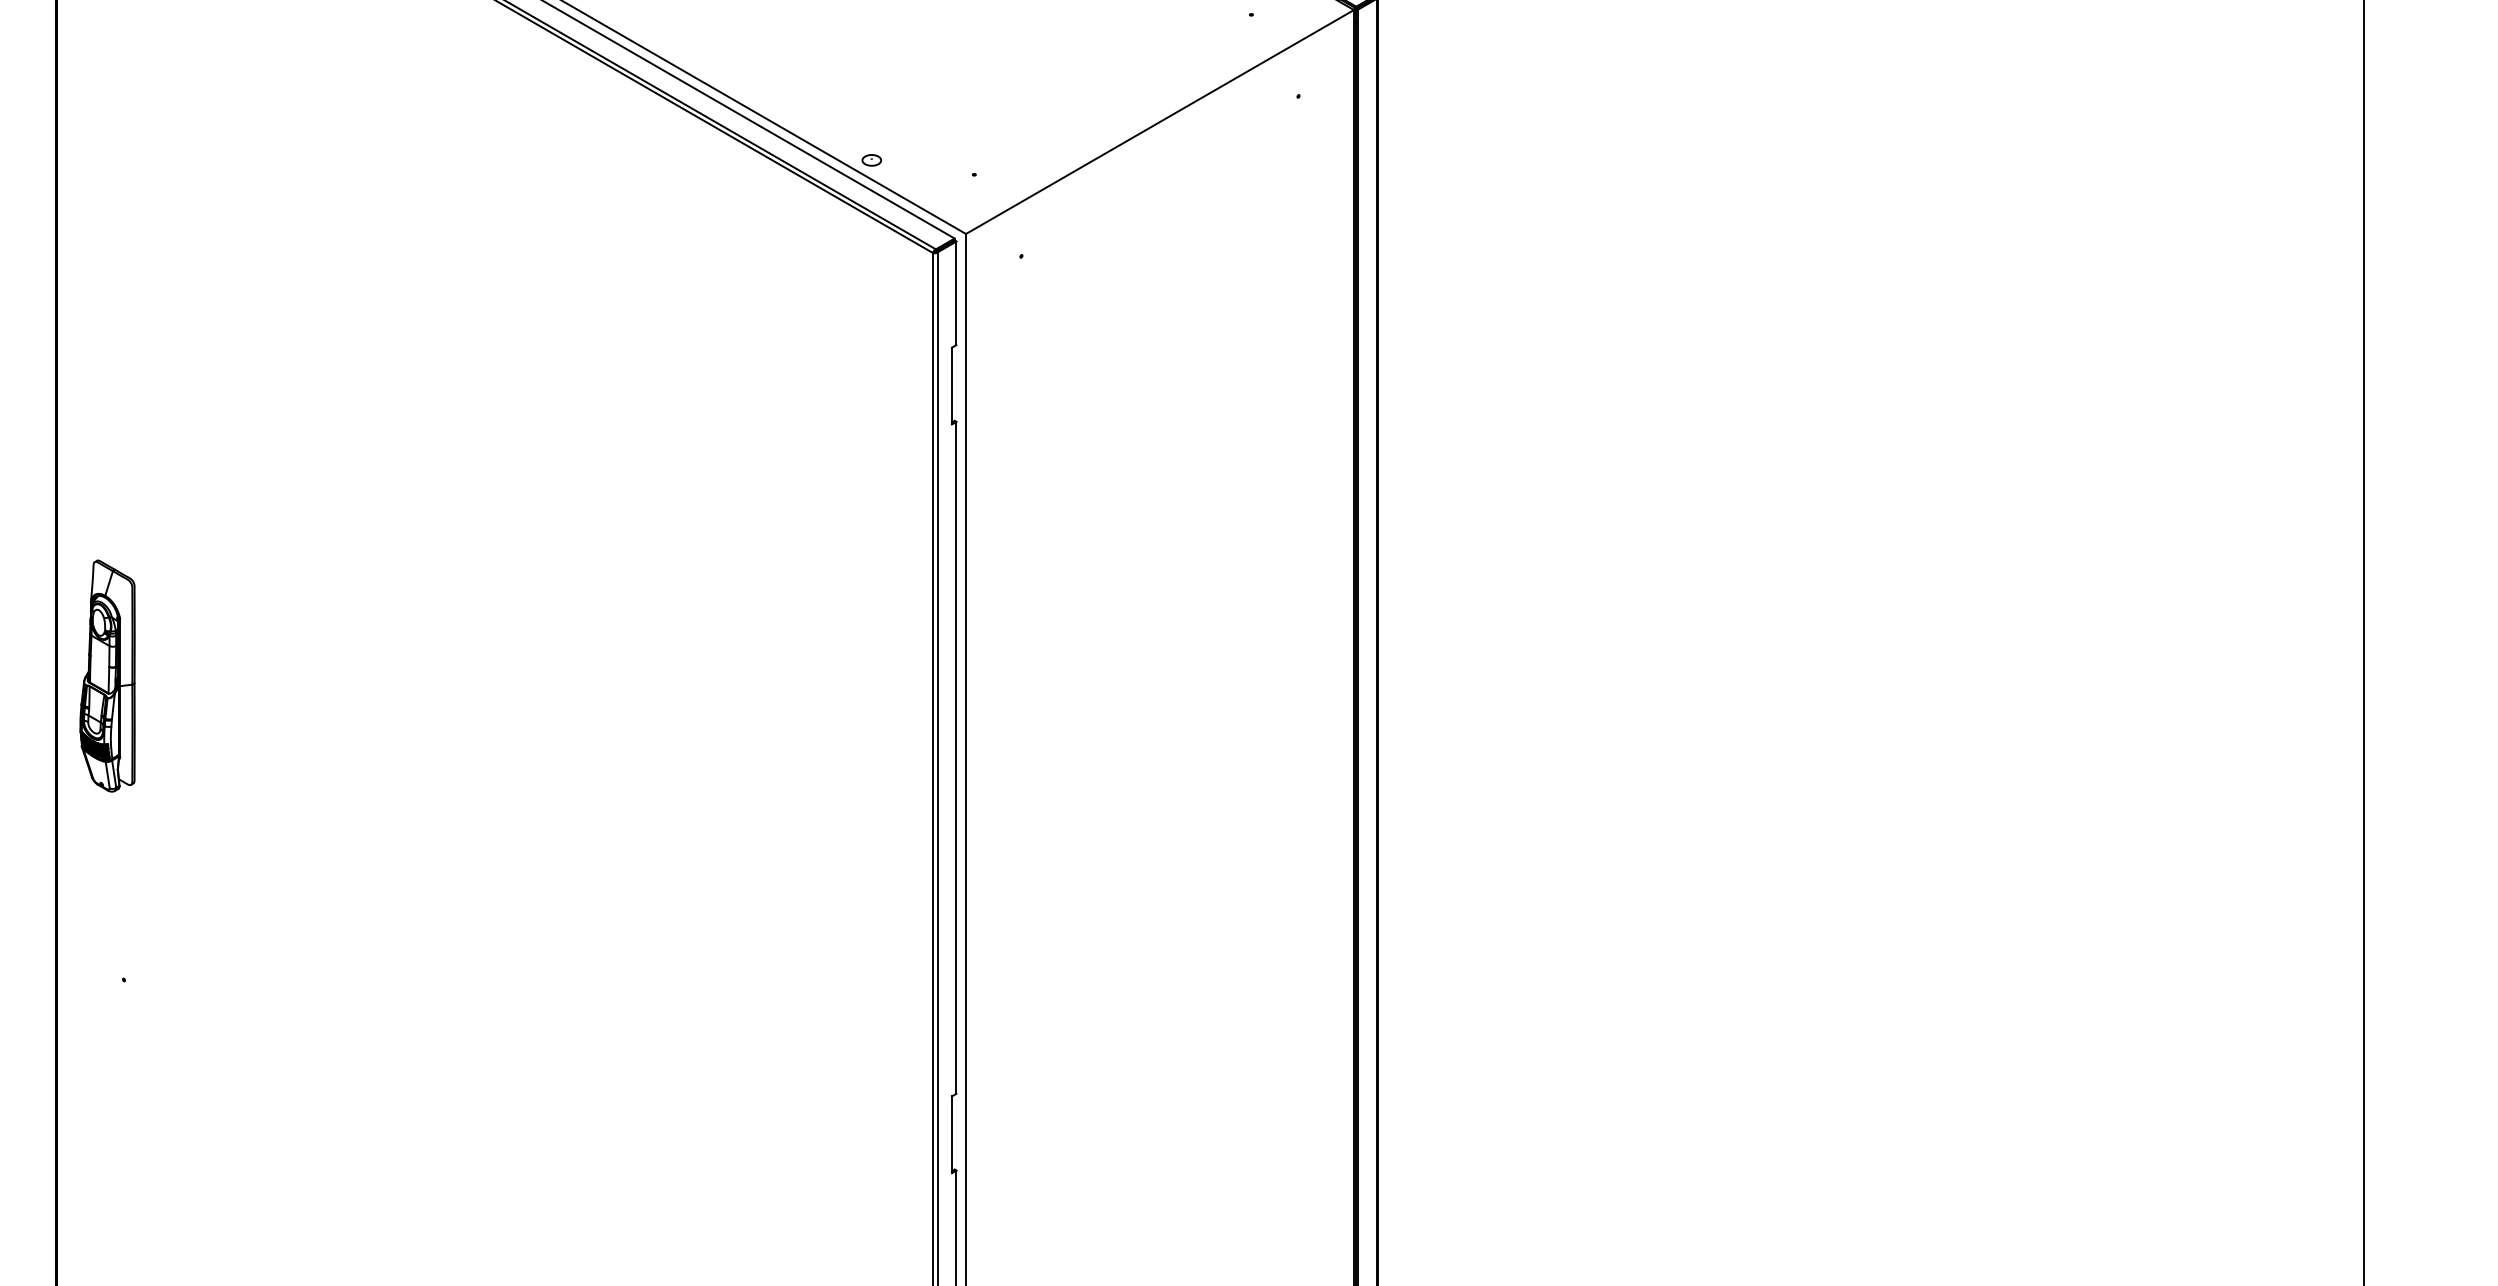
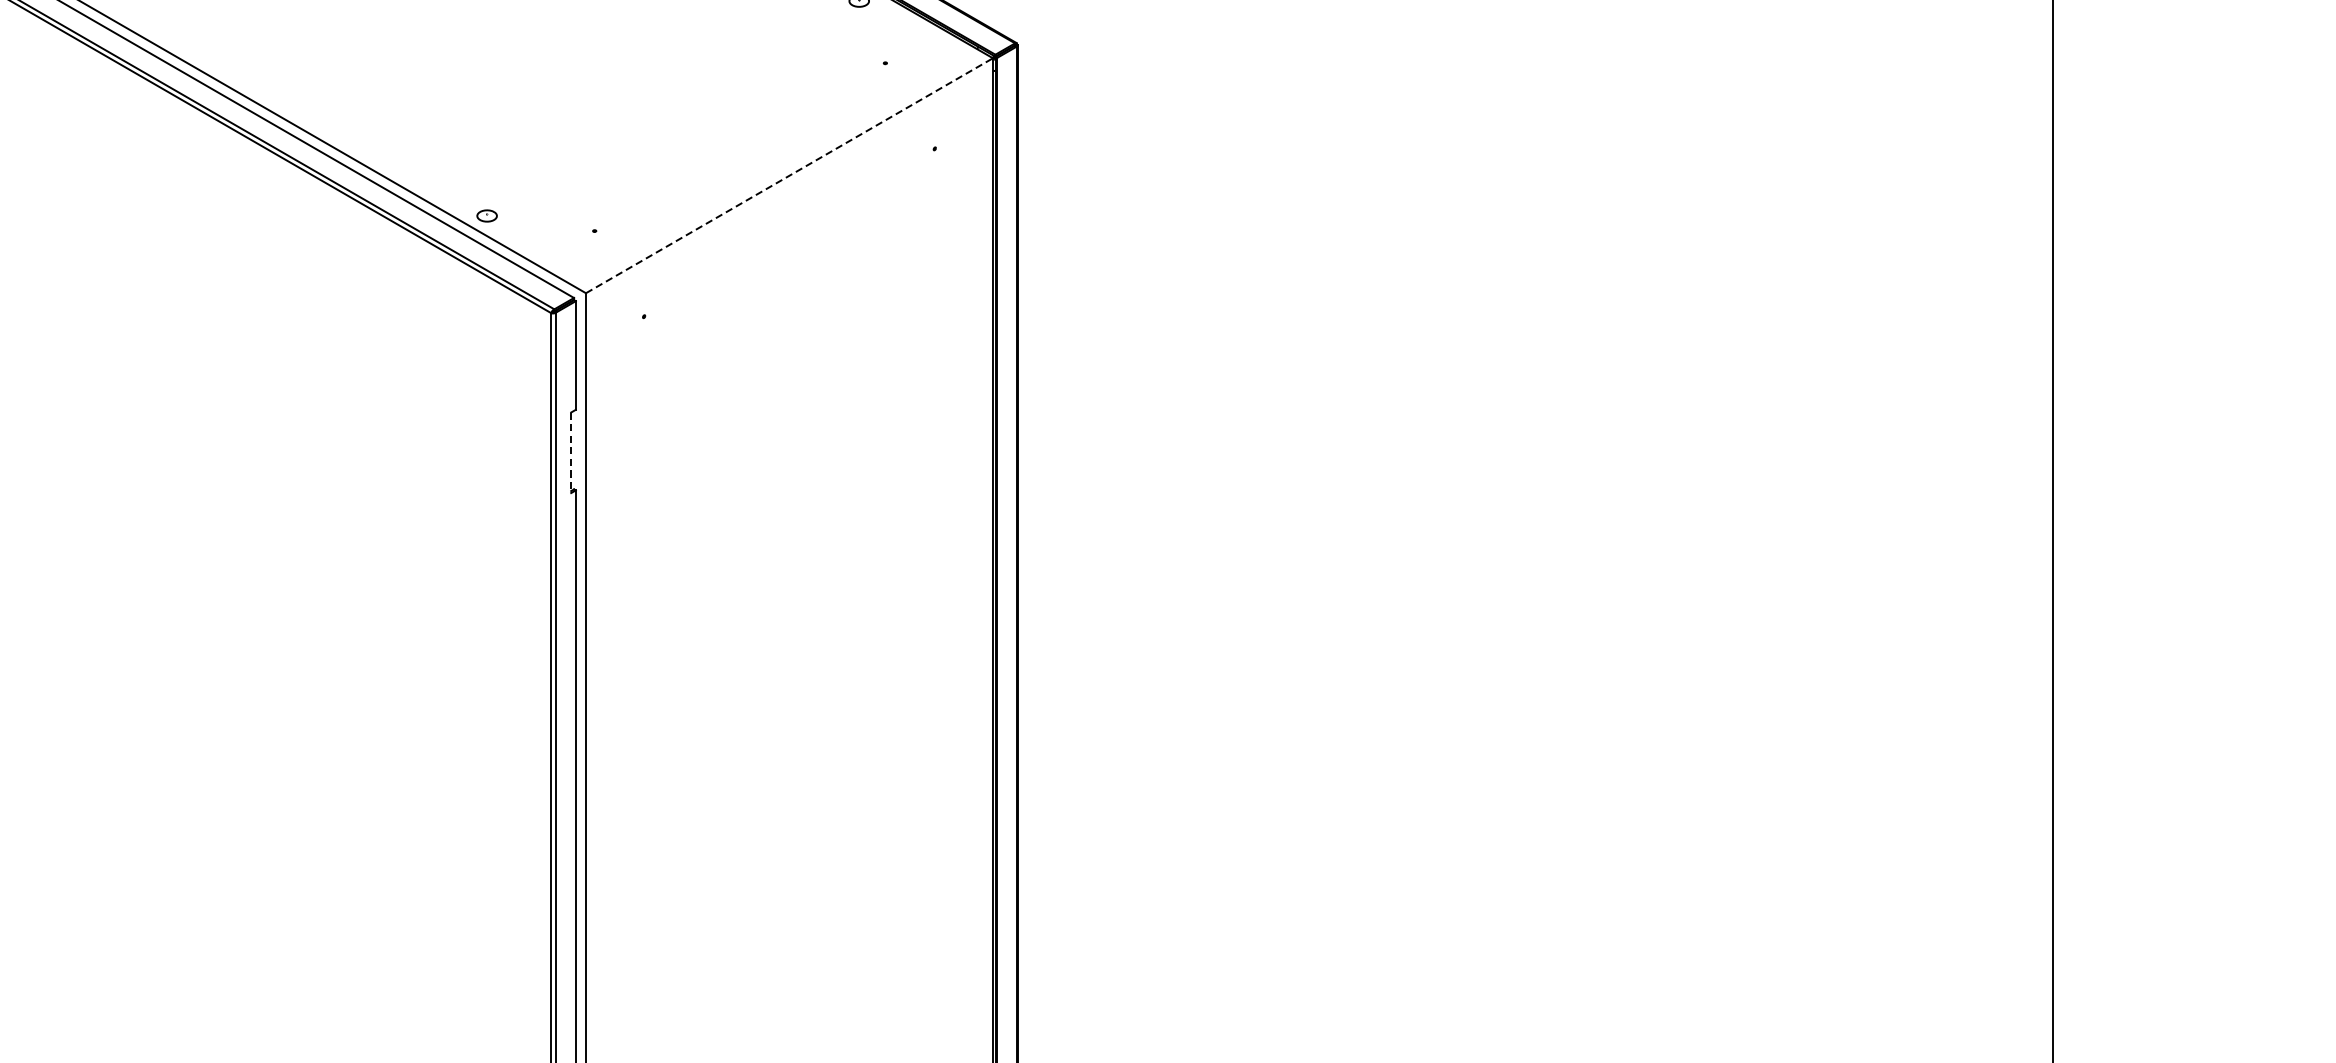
line: (1159, 122) -> (788, 176), solid -> dashed
line: (951, 386) -> (570, 453), solid -> dashed

